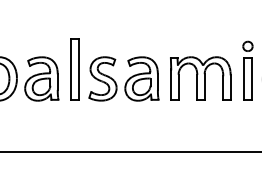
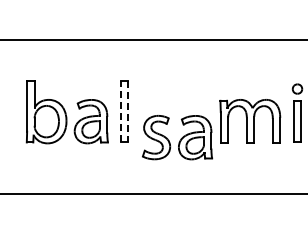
line: (70, 68) -> (120, 111), solid -> dashed
line: (78, 68) -> (128, 111), solid -> dashed
part: (123, 78) -> (177, 137), moved

